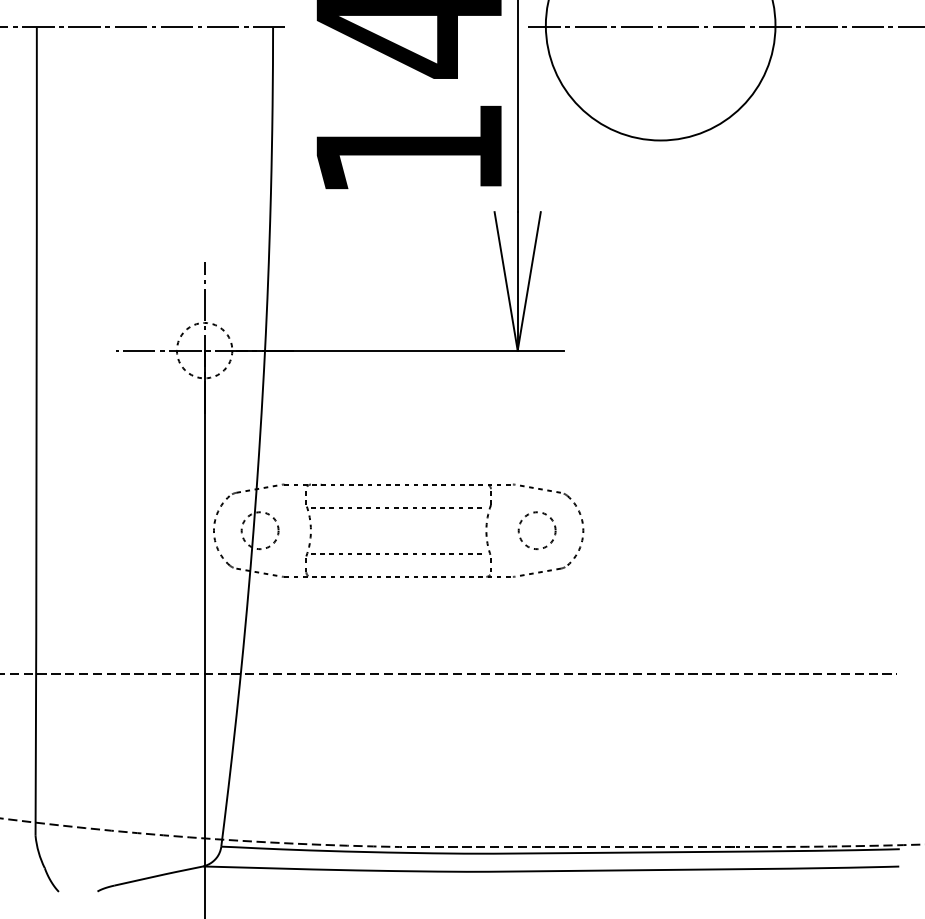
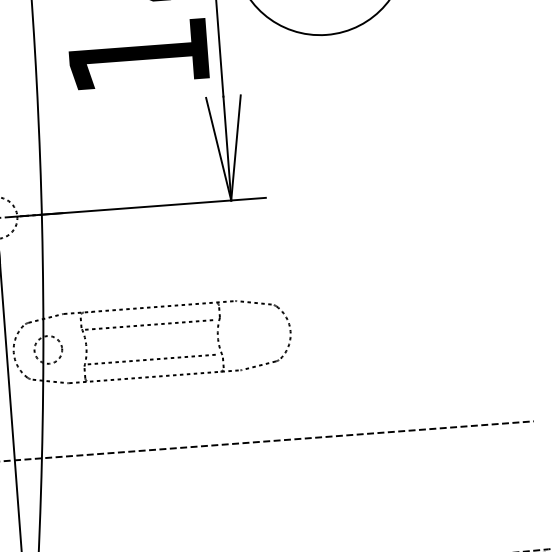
circle: (536, 530) -> (255, 334), removed

